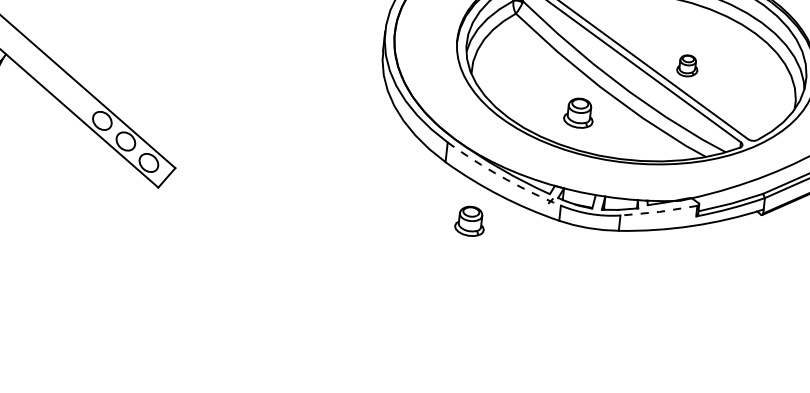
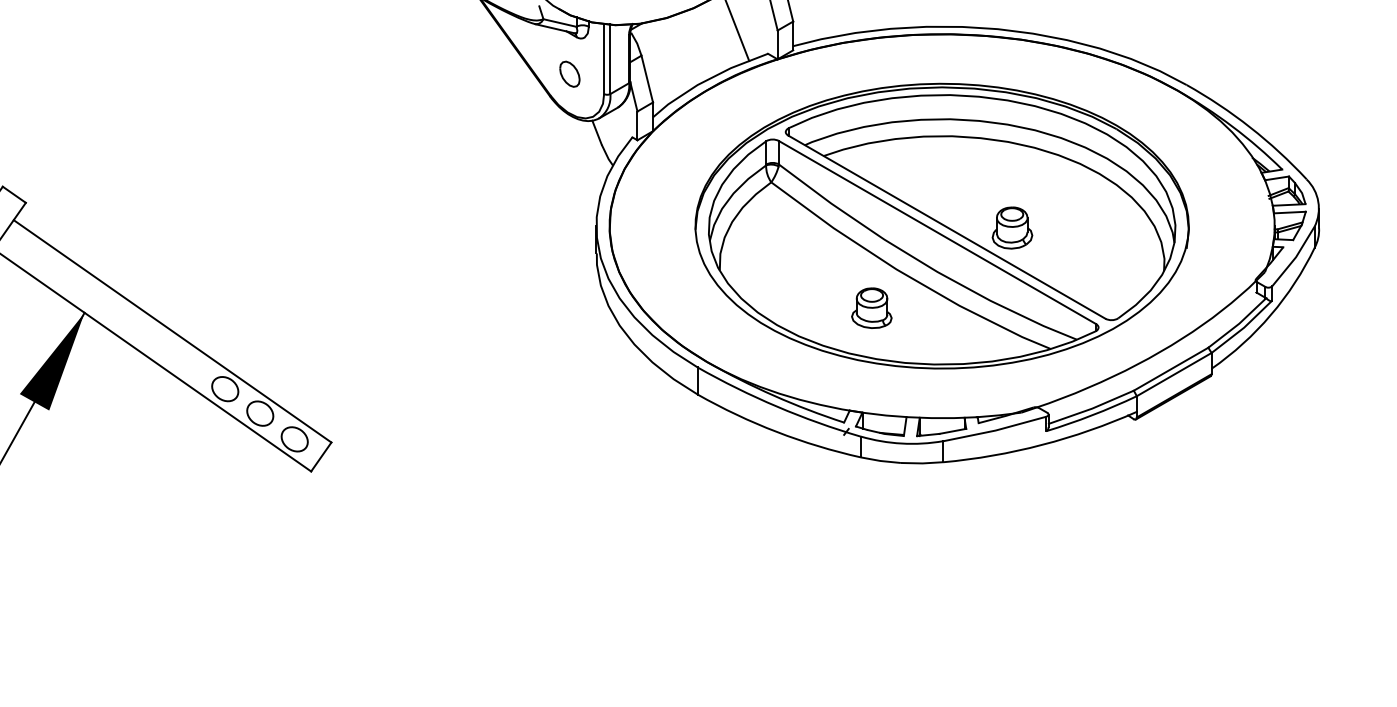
part: (687, 65) -> (1012, 227), size x1.43
arc: (502, 177) -> (777, 406), dashed -> solid
line: (659, 211) -> (995, 430), dashed -> solid
part: (470, 220) -> (739, 470), removed

